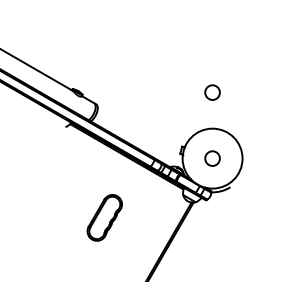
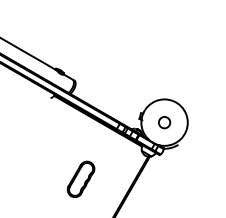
circle: (212, 92) -> (164, 71), removed
part: (104, 217) -> (80, 179), moved

